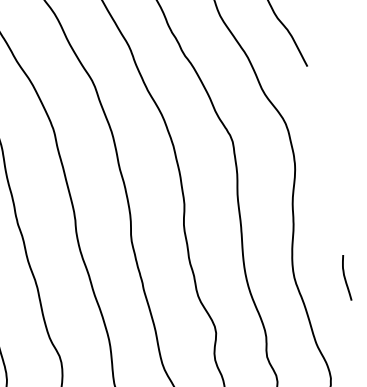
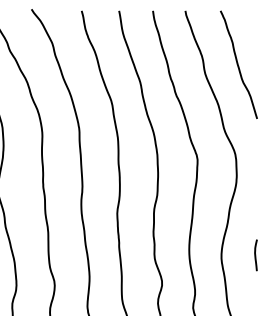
line: (345, 278) -> (255, 255), moved

